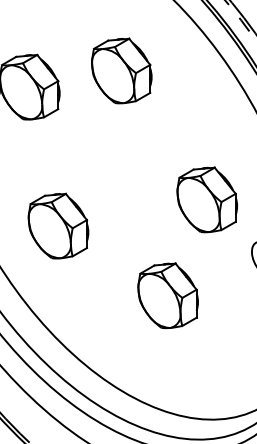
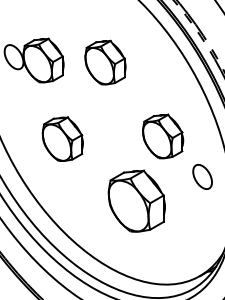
part: (121, 70) -> (105, 62), moved
part: (57, 225) -> (62, 138), moved
part: (167, 294) -> (136, 200), size x1.4

